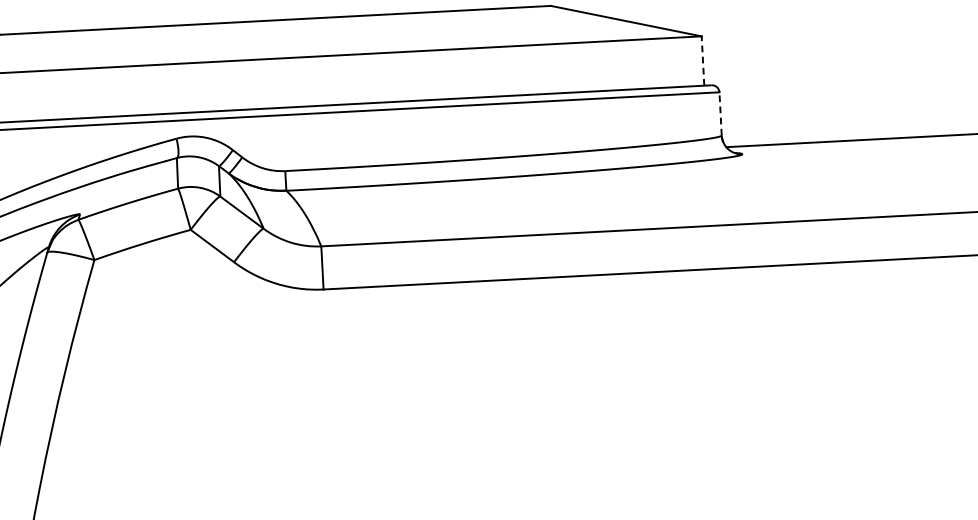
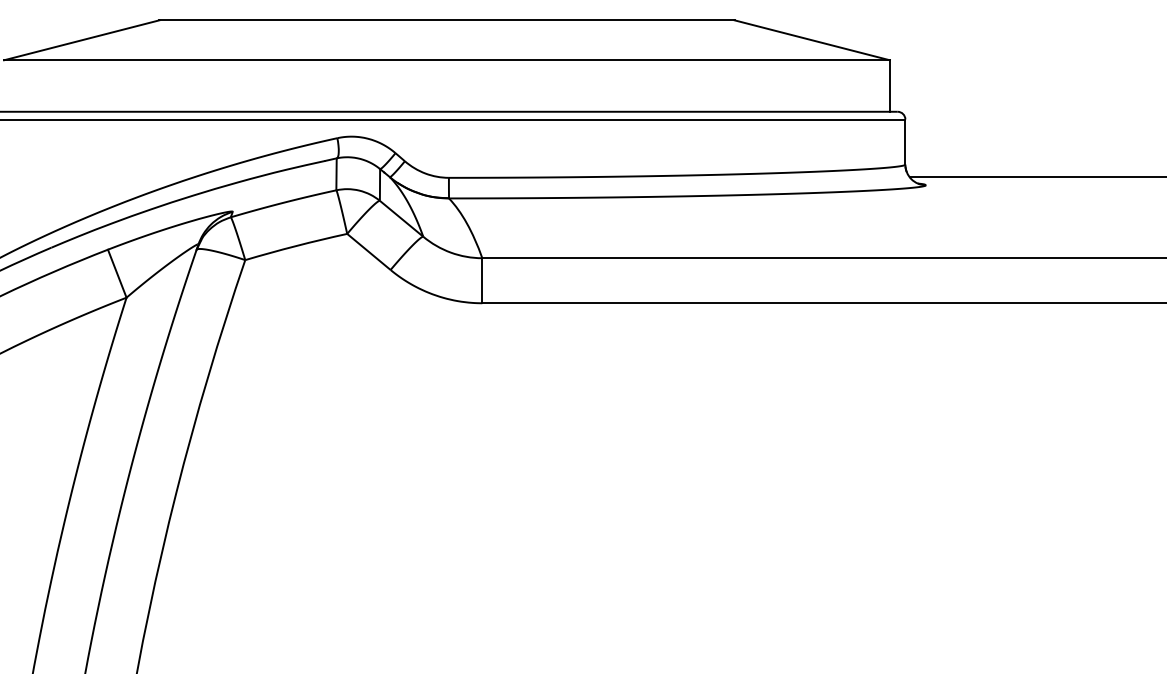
line: (702, 61) -> (889, 86), dashed -> solid
line: (720, 114) -> (905, 142), dashed -> solid

